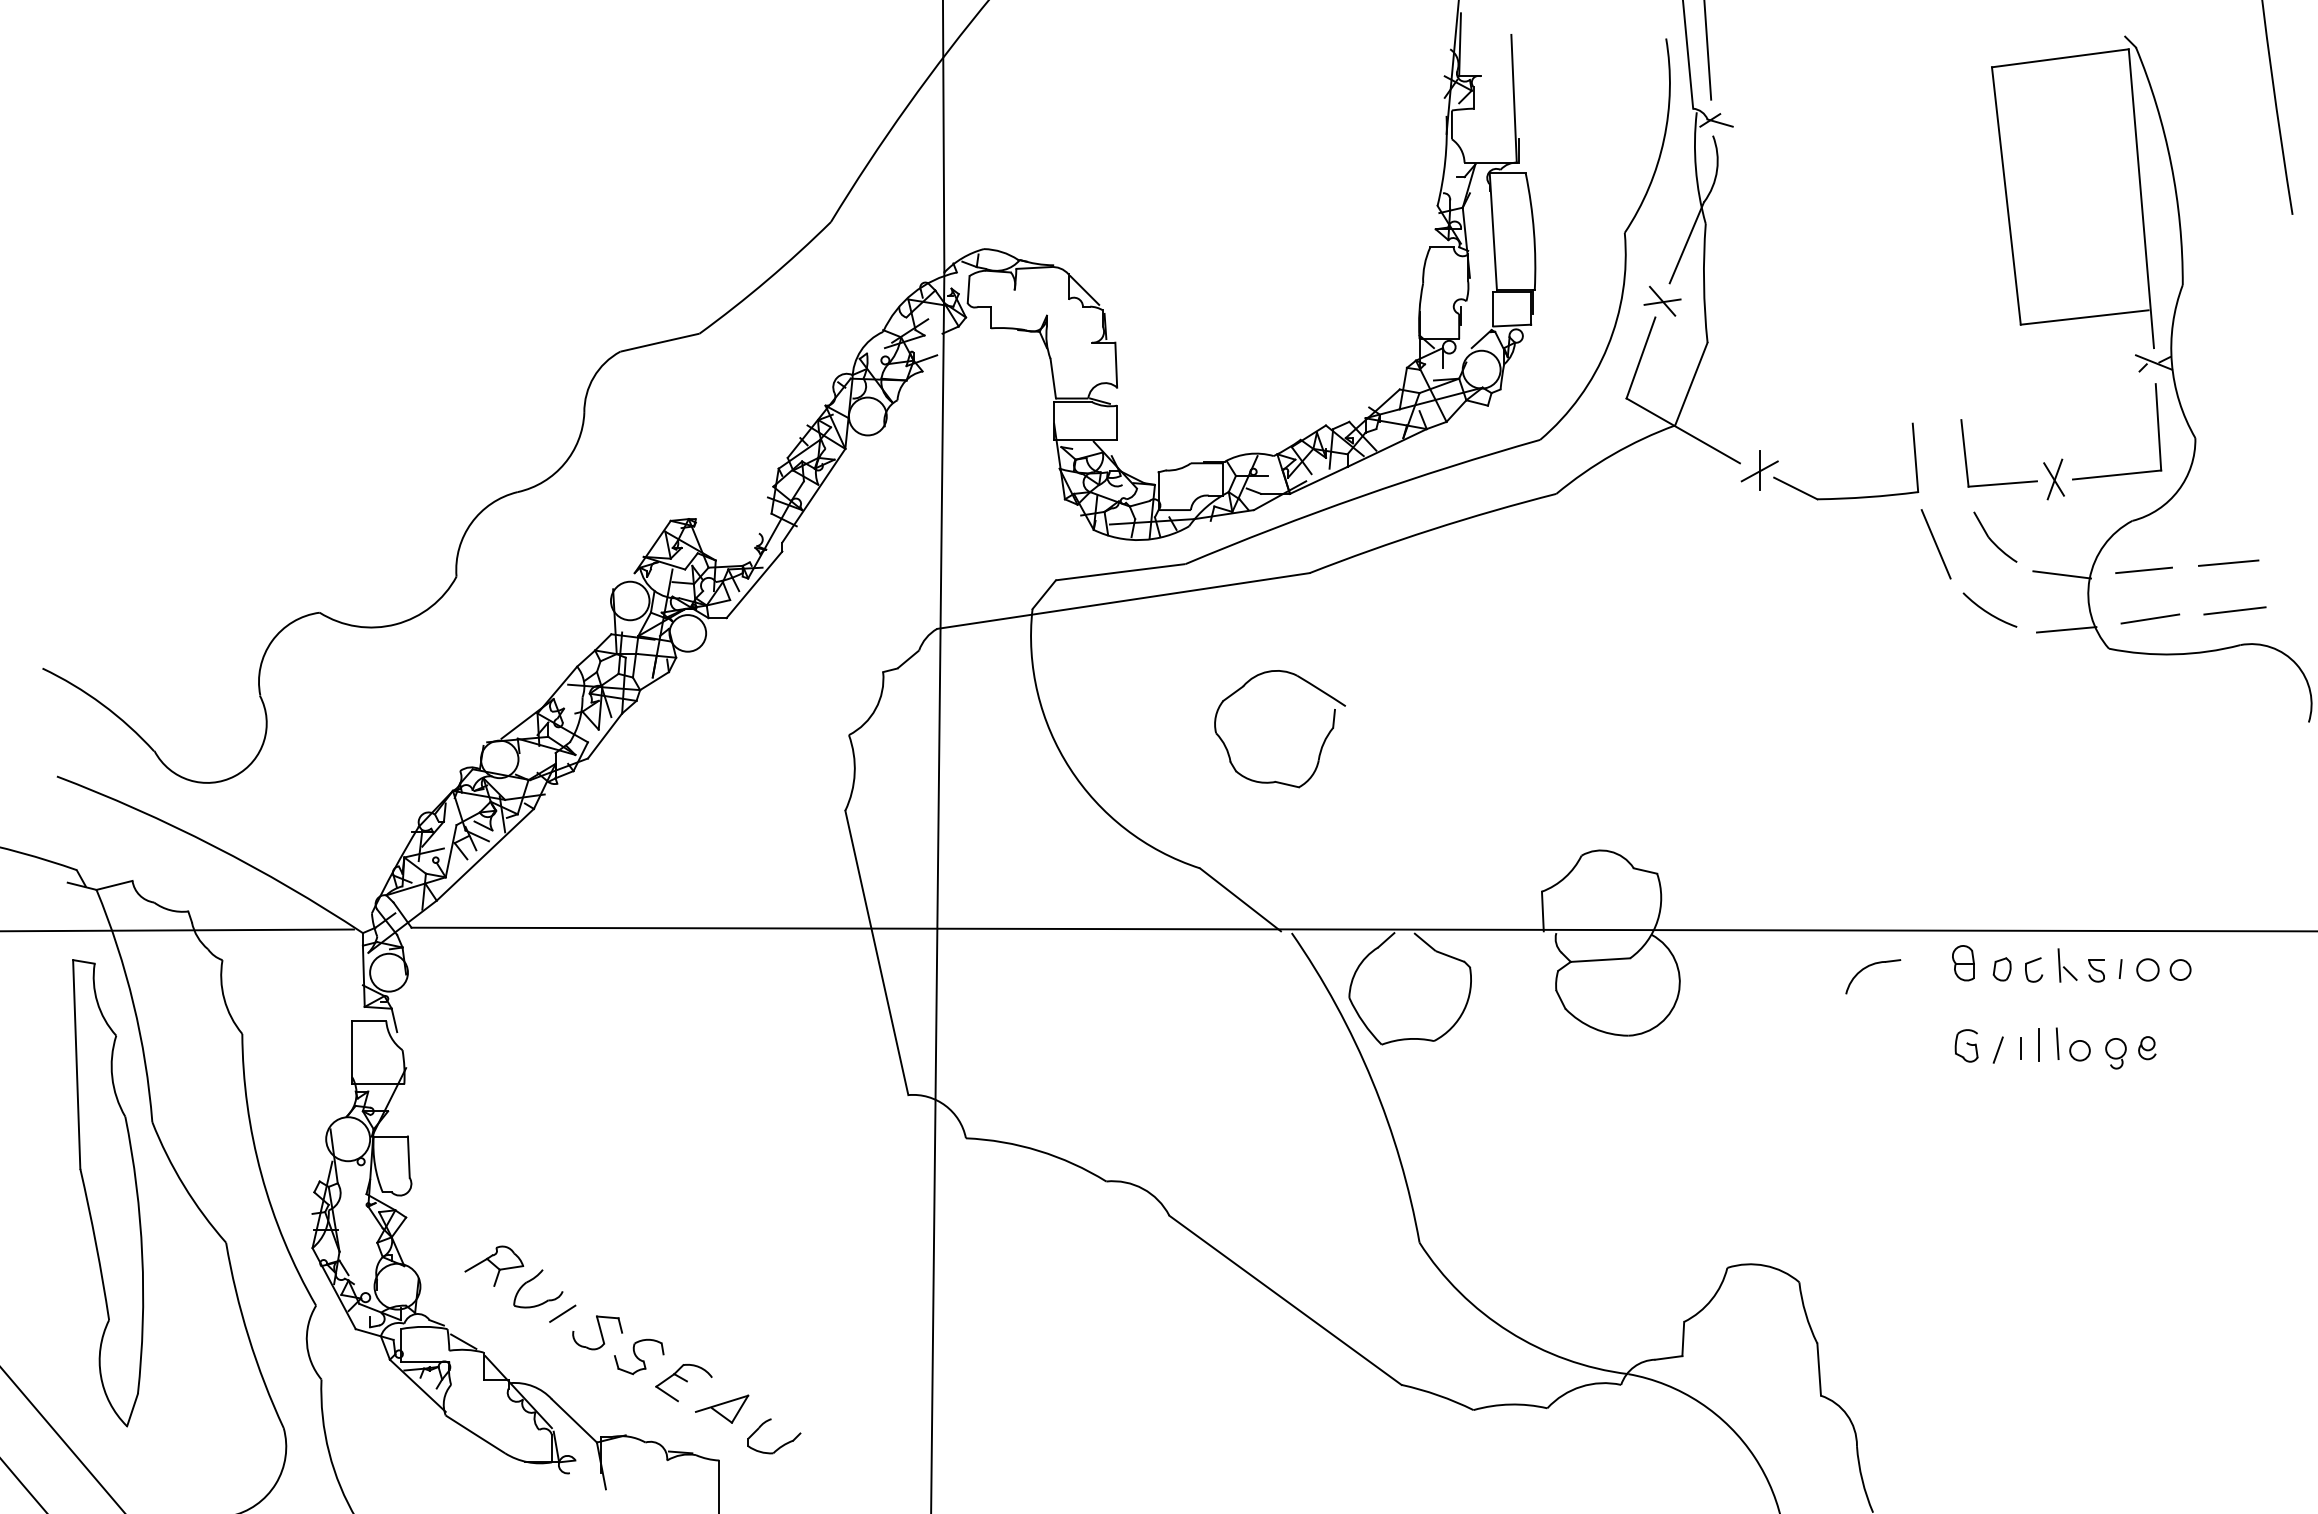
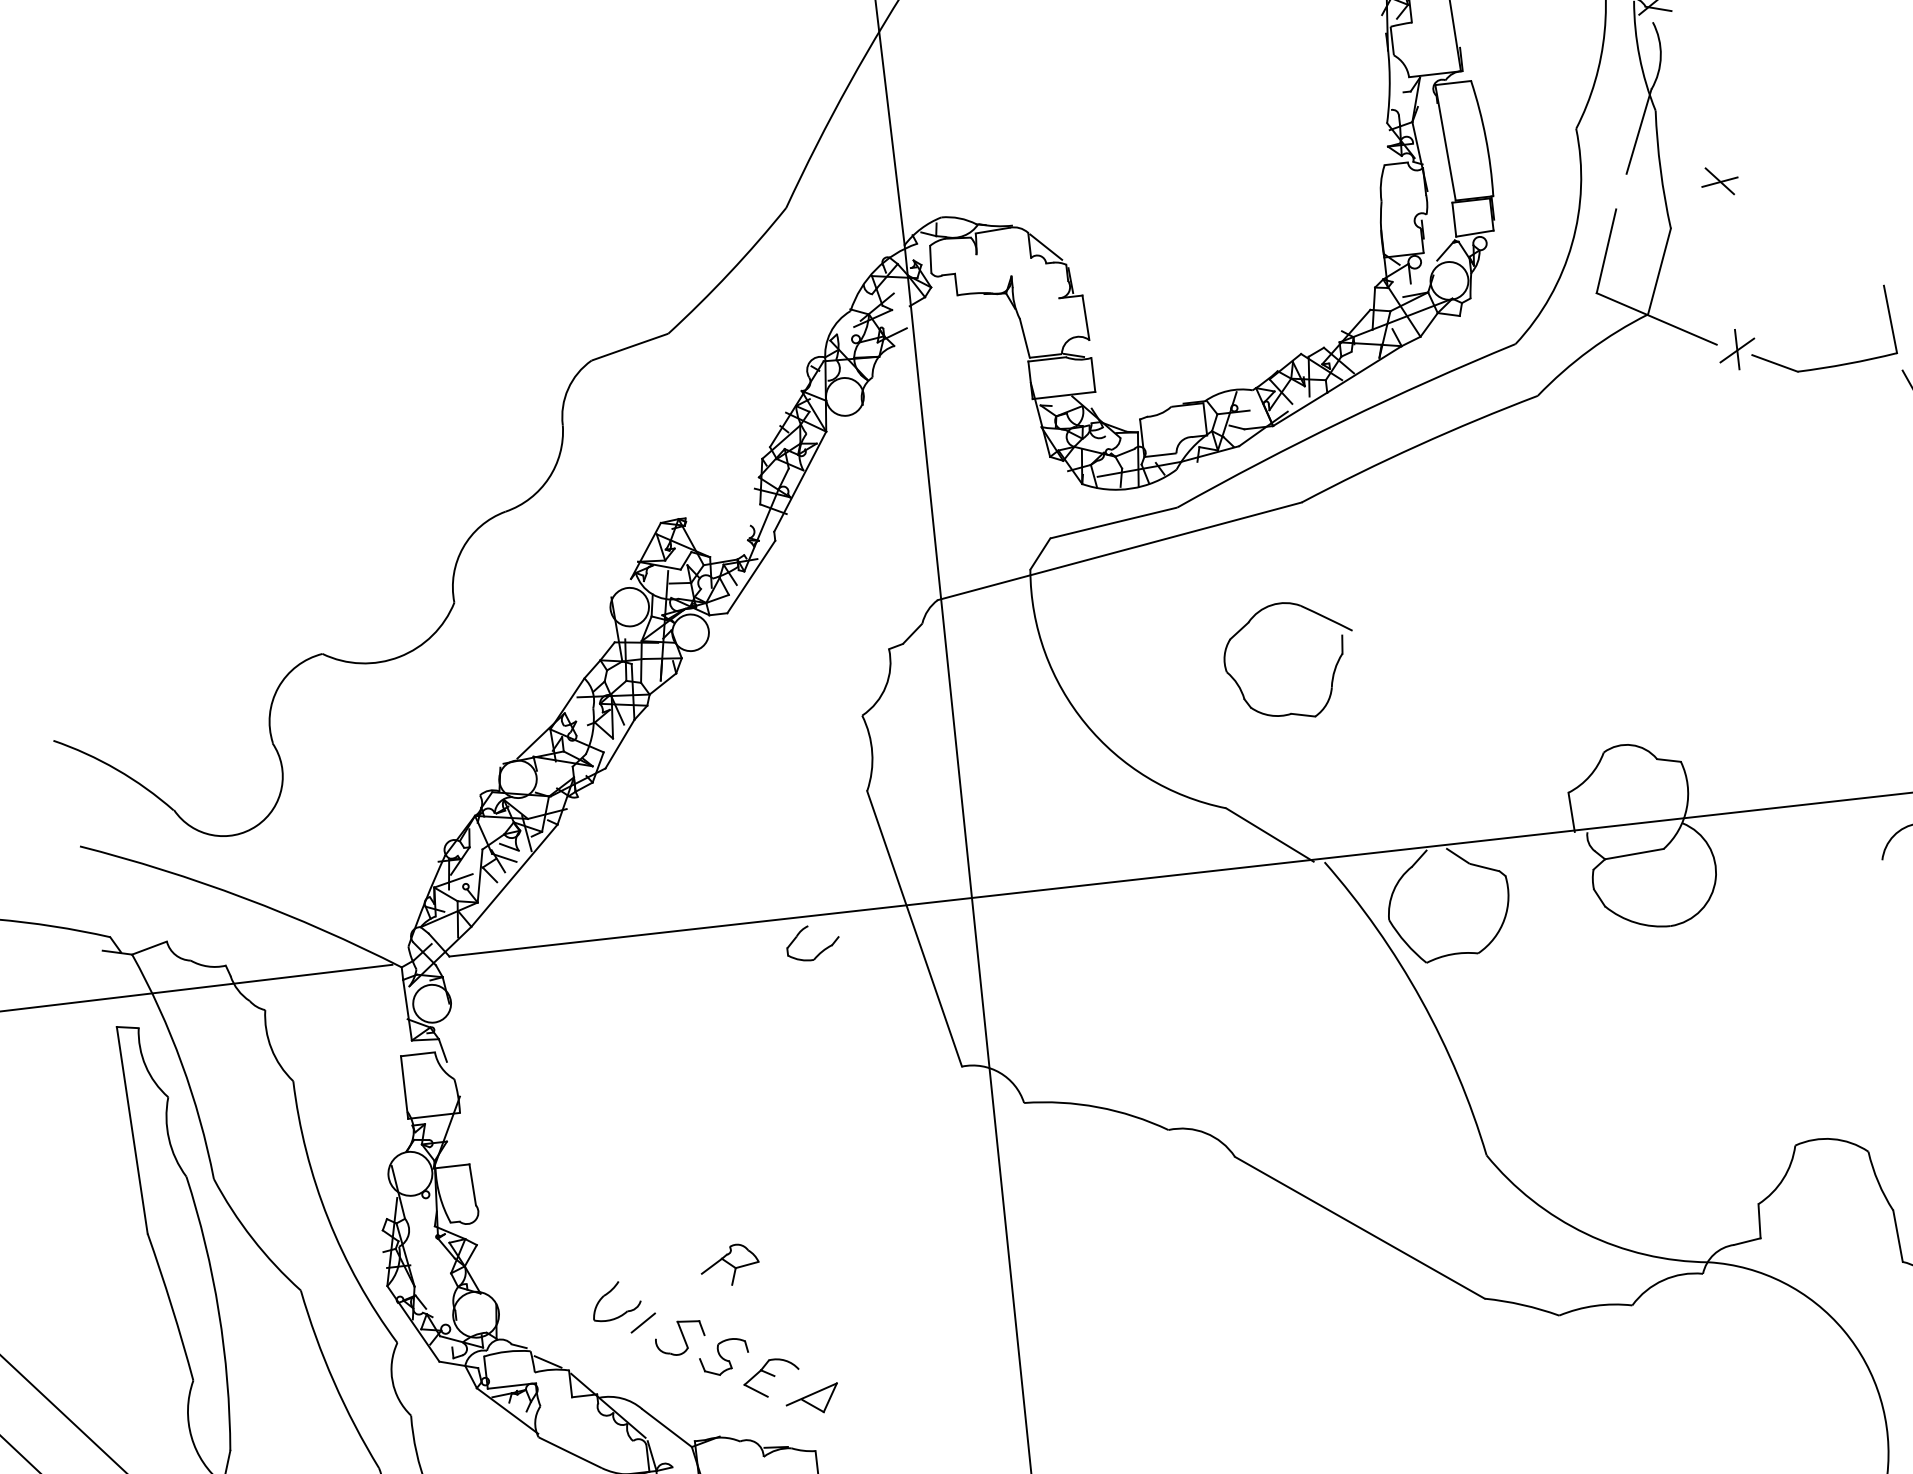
part: (1662, 300) -> (1719, 180), moved
part: (494, 1265) -> (730, 1264), moved
part: (779, 1446) -> (819, 952), moved

